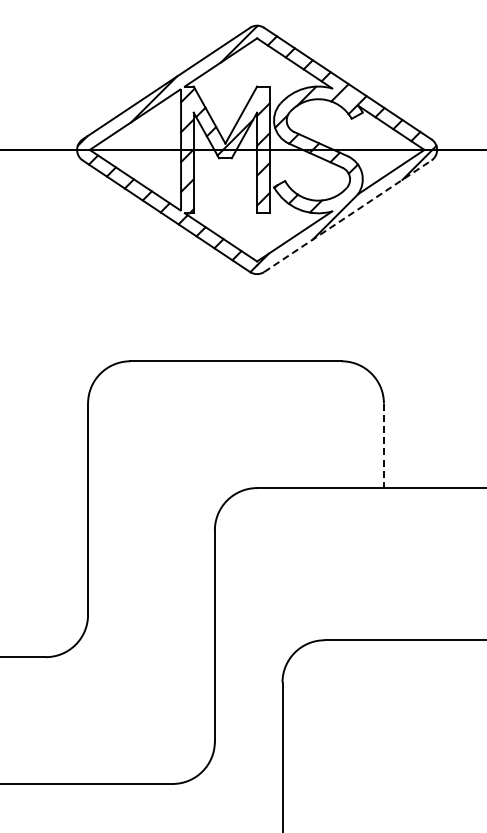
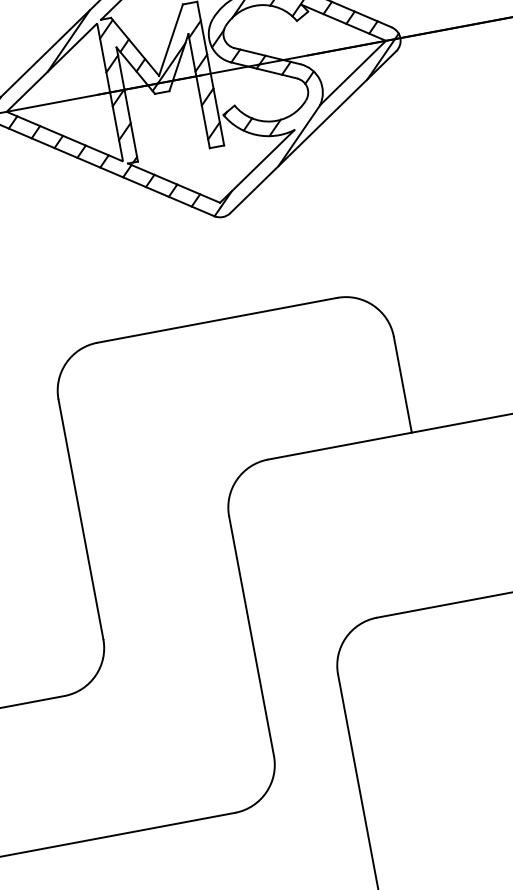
line: (347, 216) -> (312, 132), dashed -> solid
line: (383, 446) -> (402, 385), dashed -> solid

